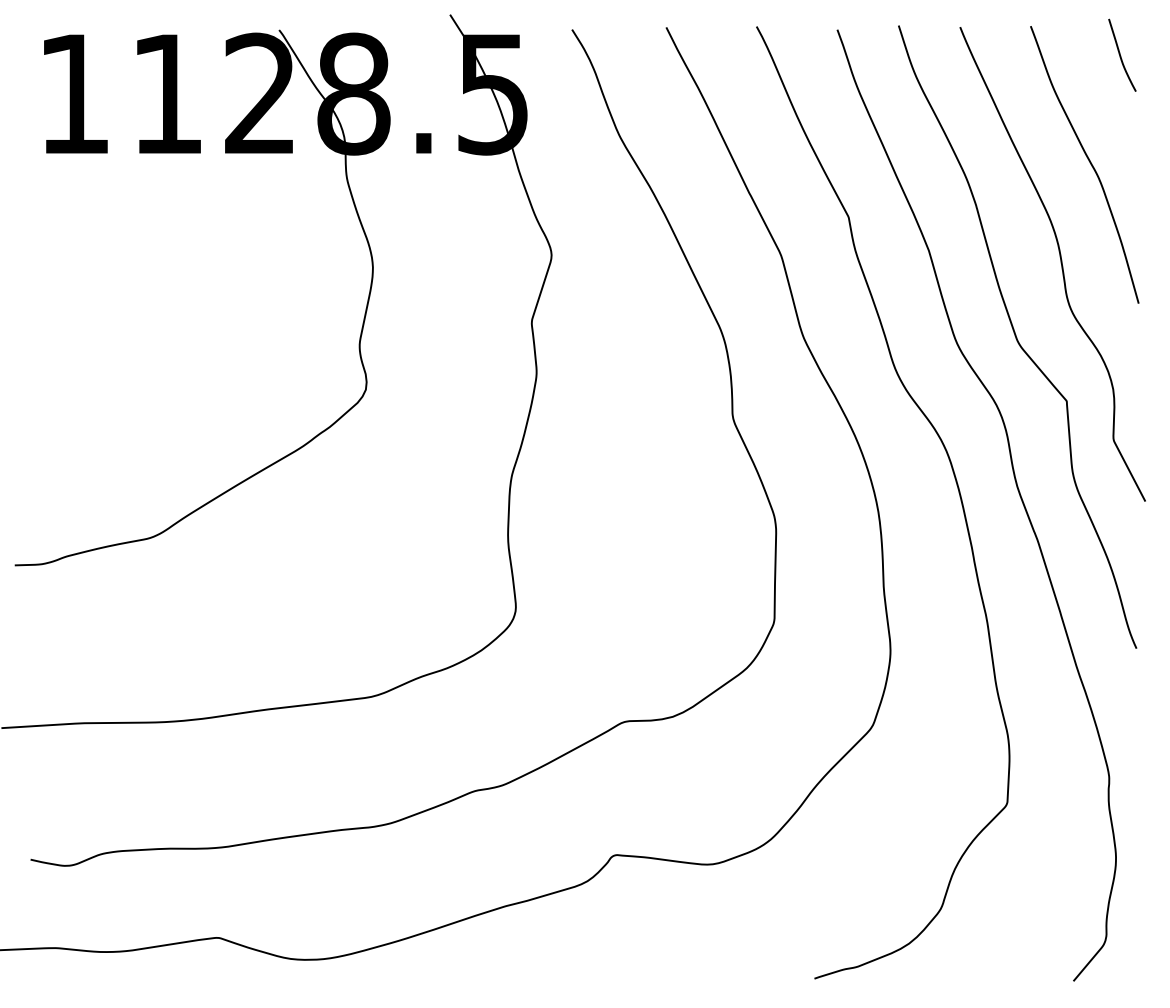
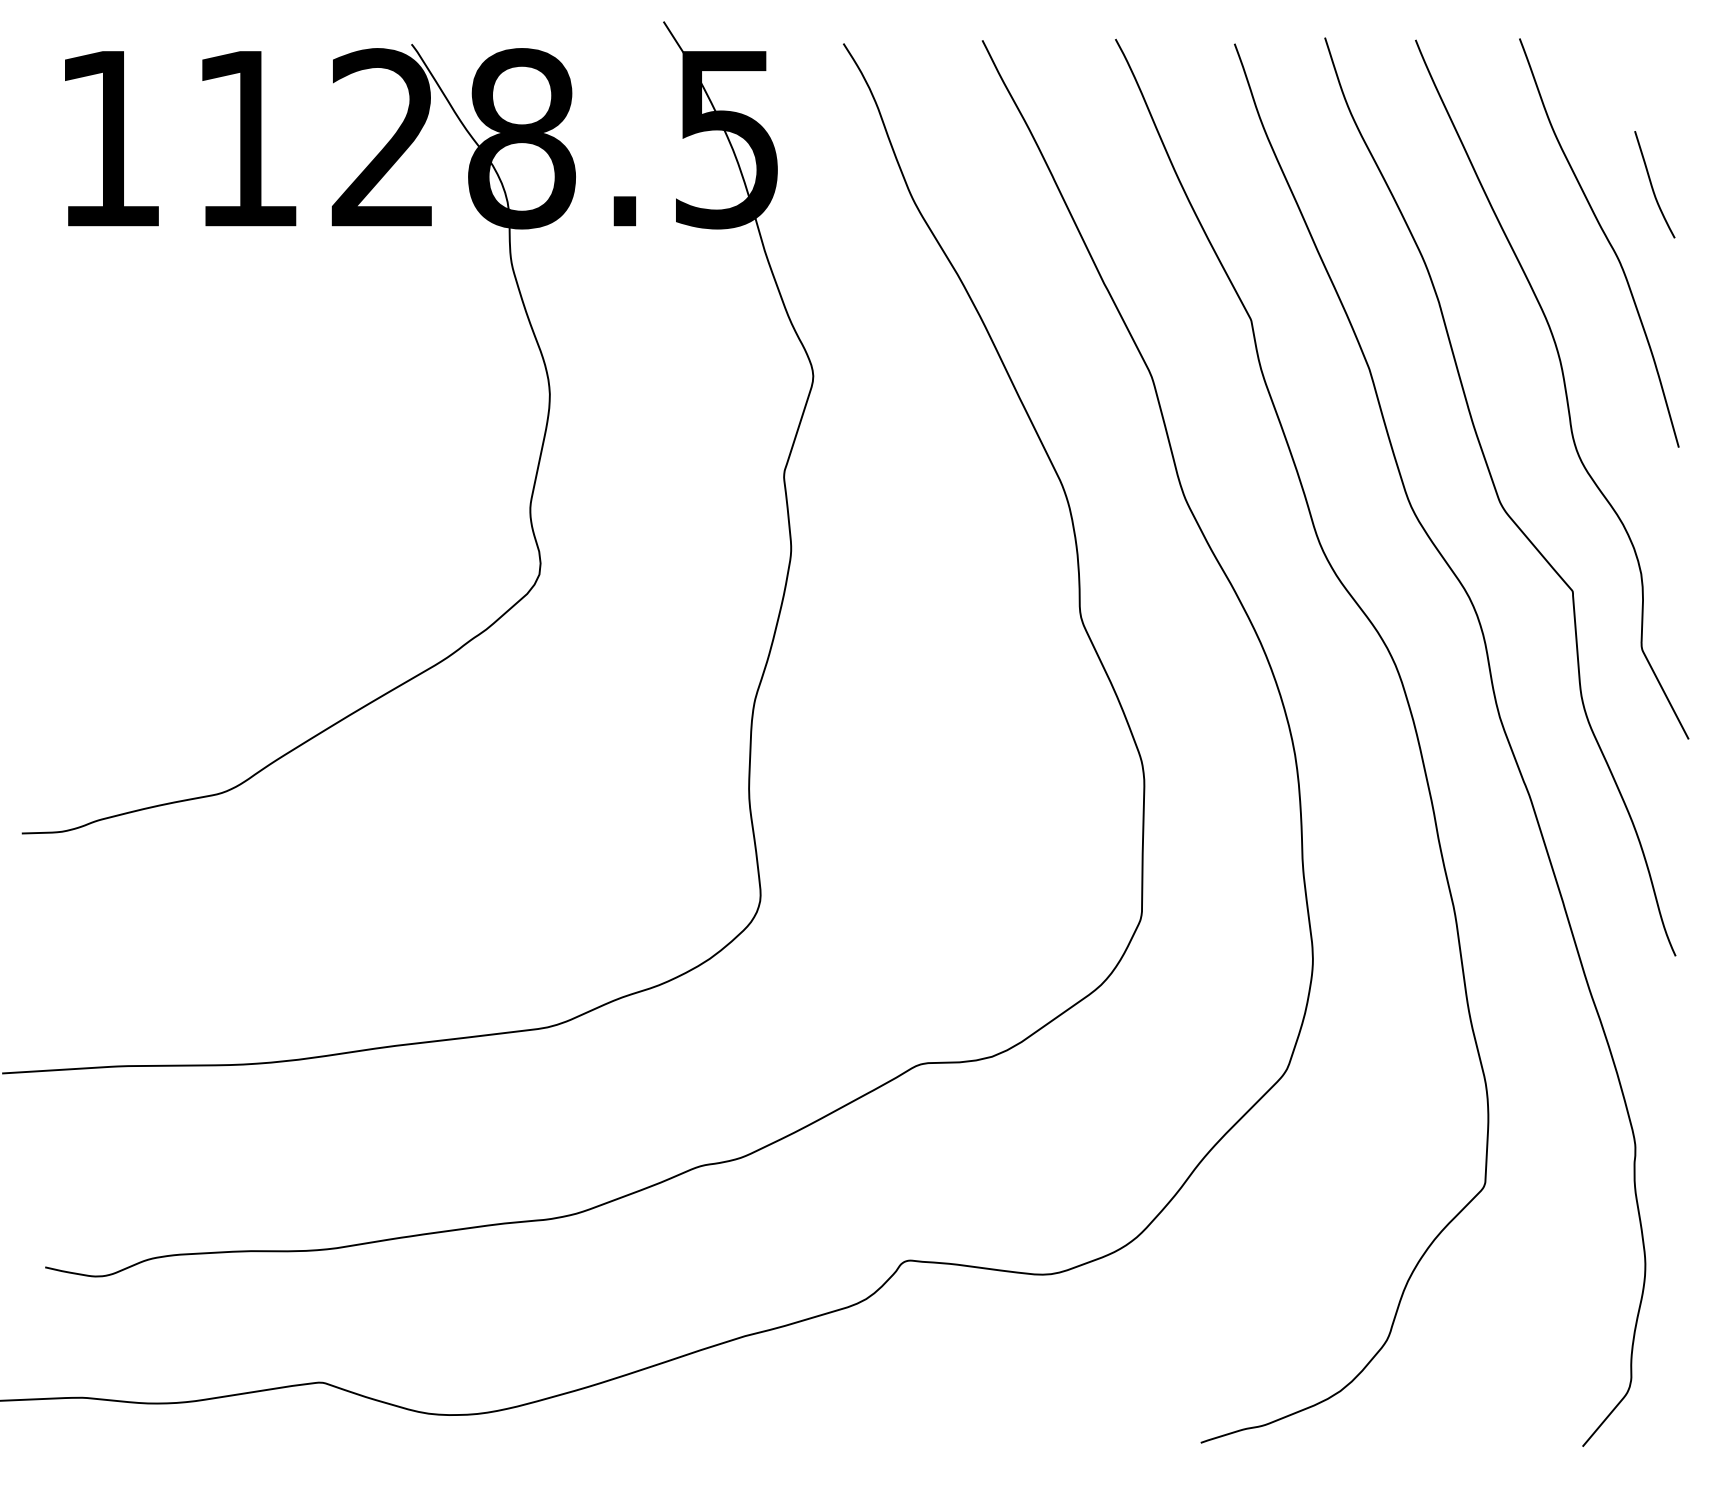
curve: (1120, 54) -> (1651, 183), moved

